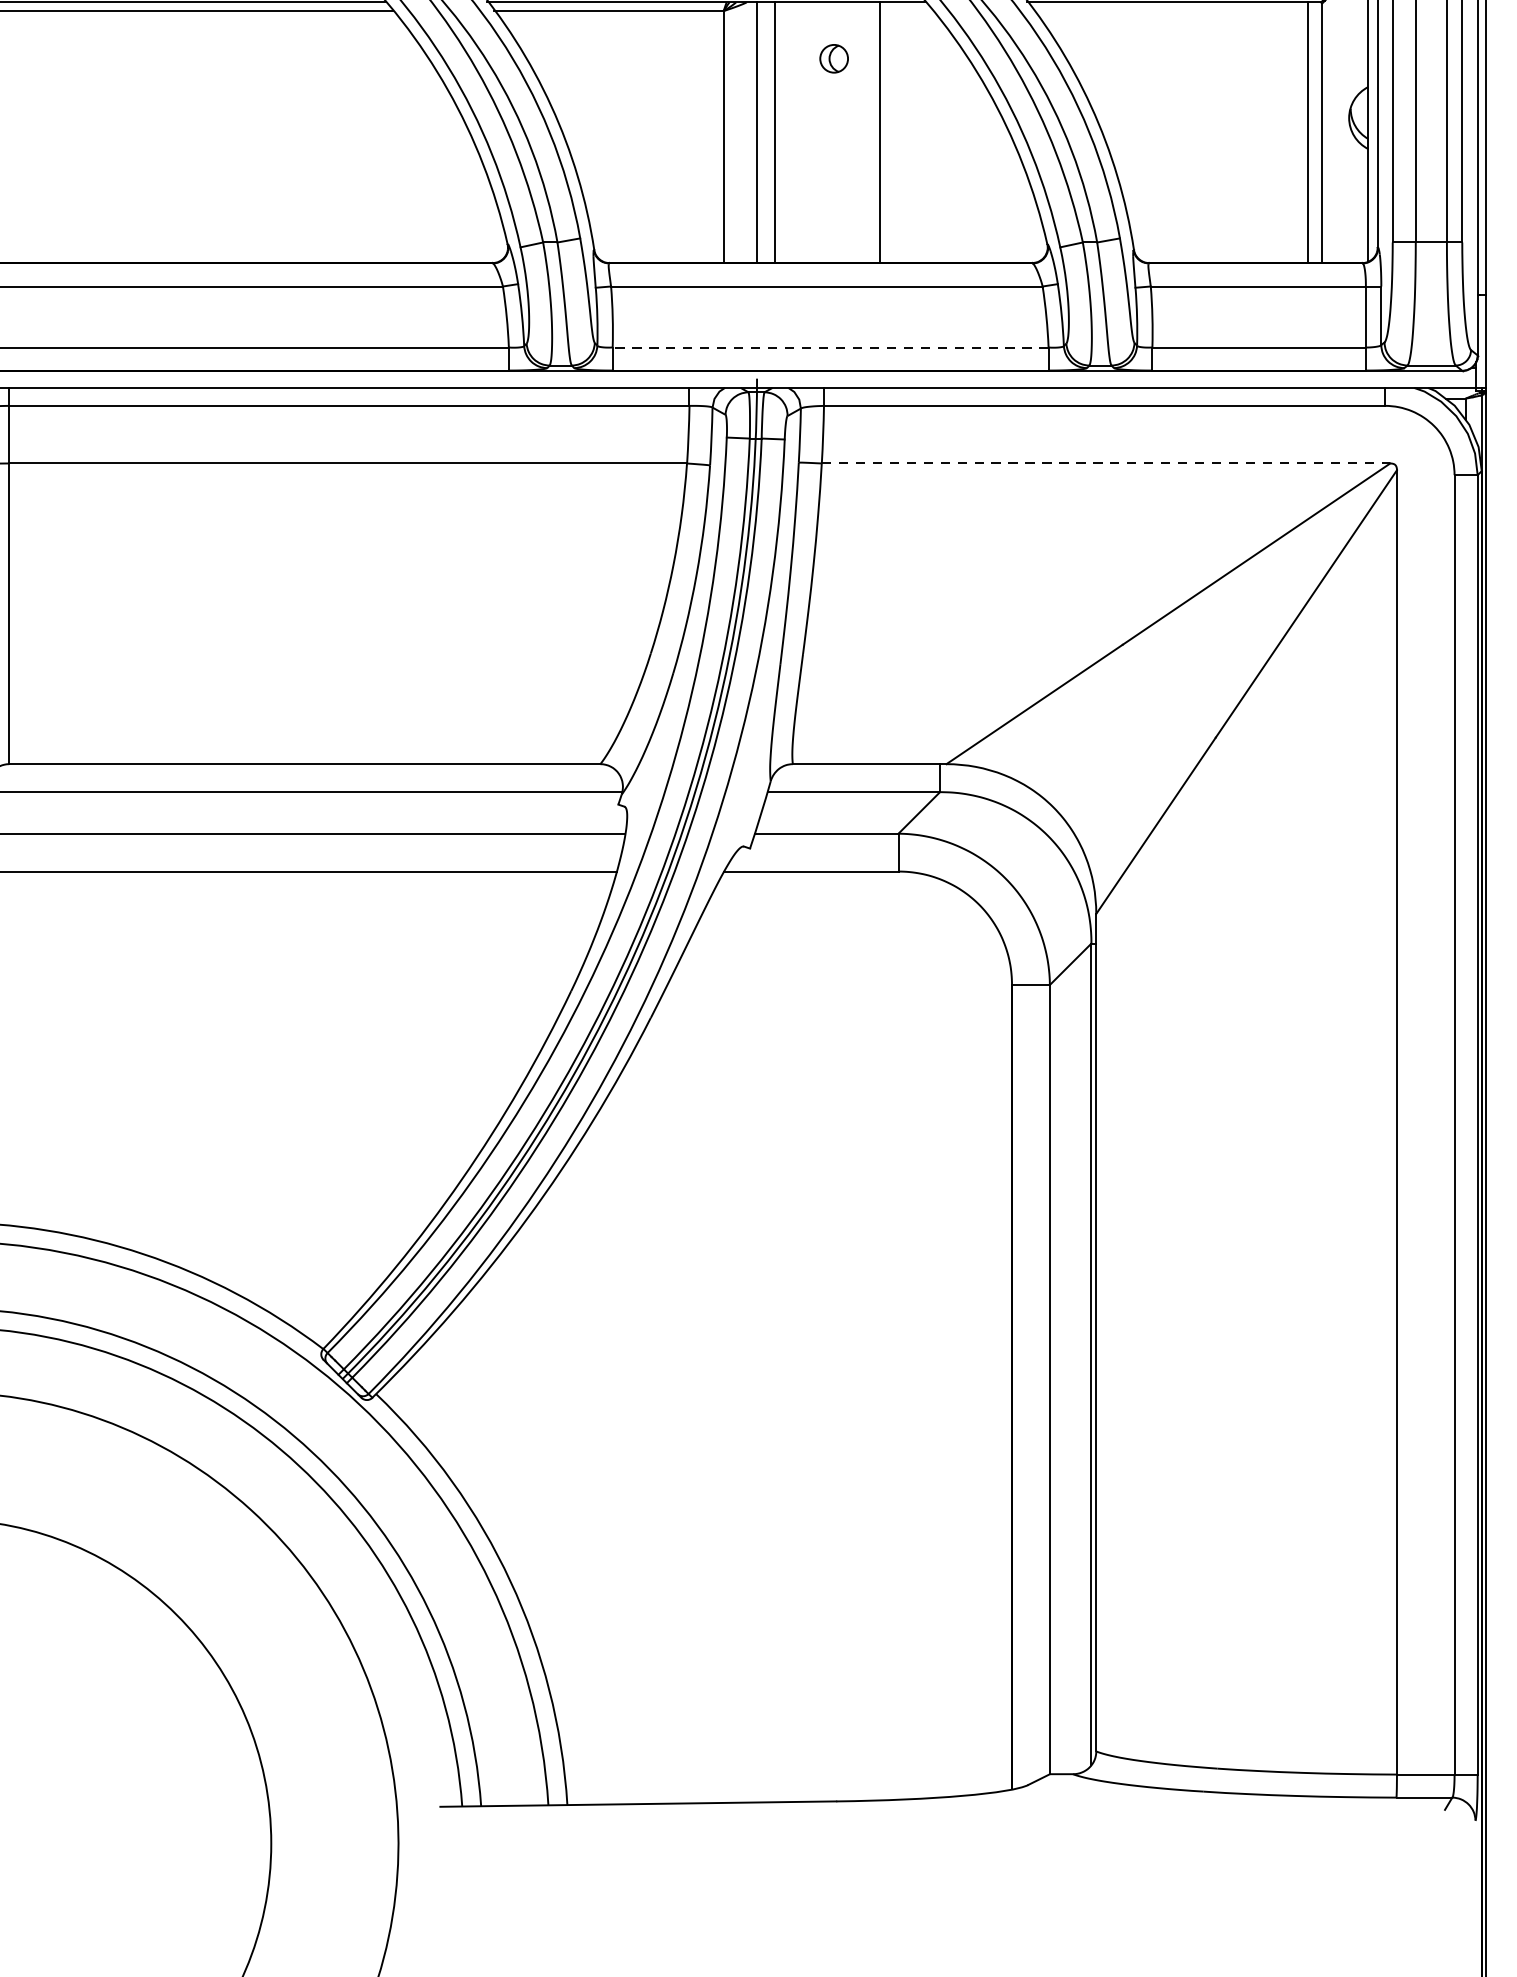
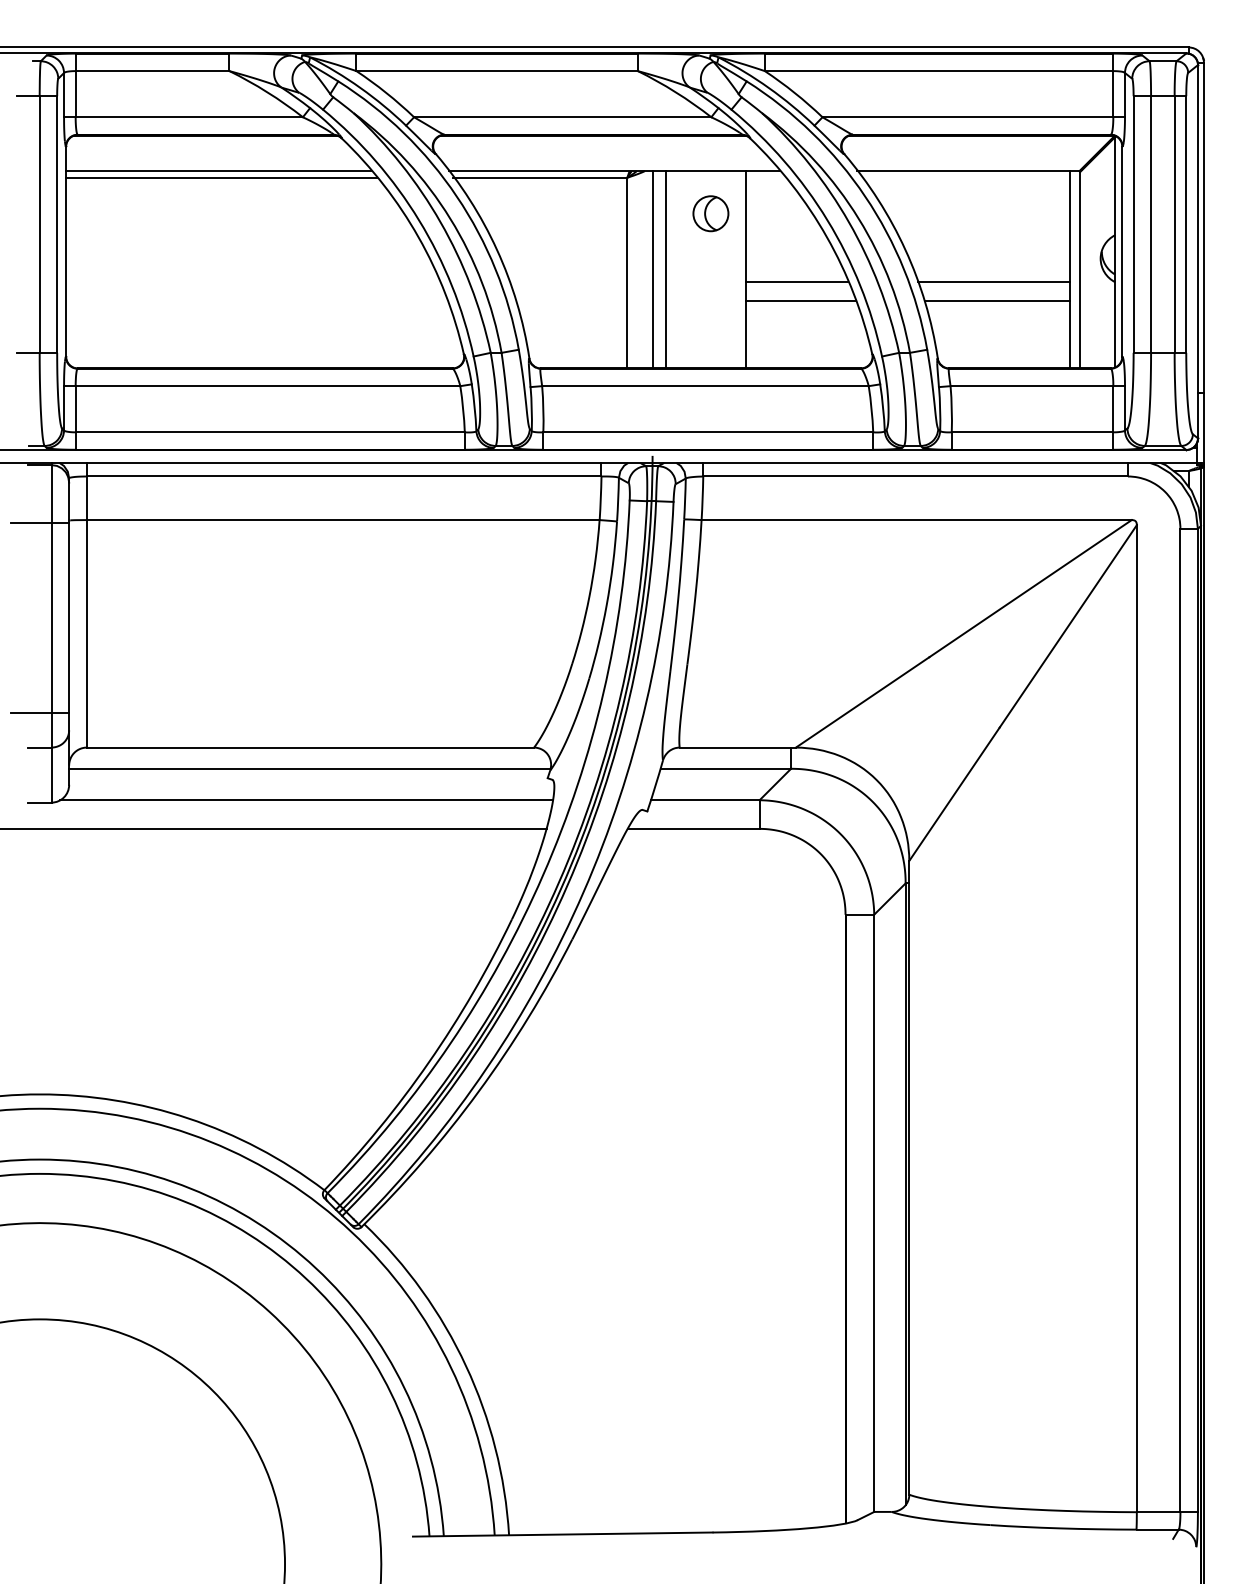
part: (833, 58) -> (710, 213), size x1.67
line: (947, 149) -> (796, 282), added
line: (1207, 149) -> (993, 282), added
line: (952, 174) -> (800, 301), added
line: (1211, 174) -> (996, 301), added
line: (830, 347) -> (708, 432), dashed -> solid
line: (1107, 464) -> (917, 520), dashed -> solid

